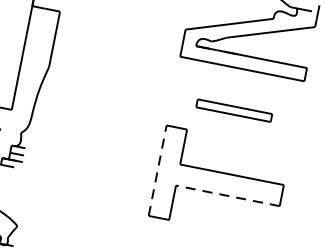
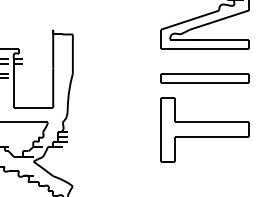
part: (233, 110) -> (204, 78), size x1.67
line: (157, 170) -> (160, 129), dashed -> solid
line: (228, 196) -> (212, 137), dashed -> solid

